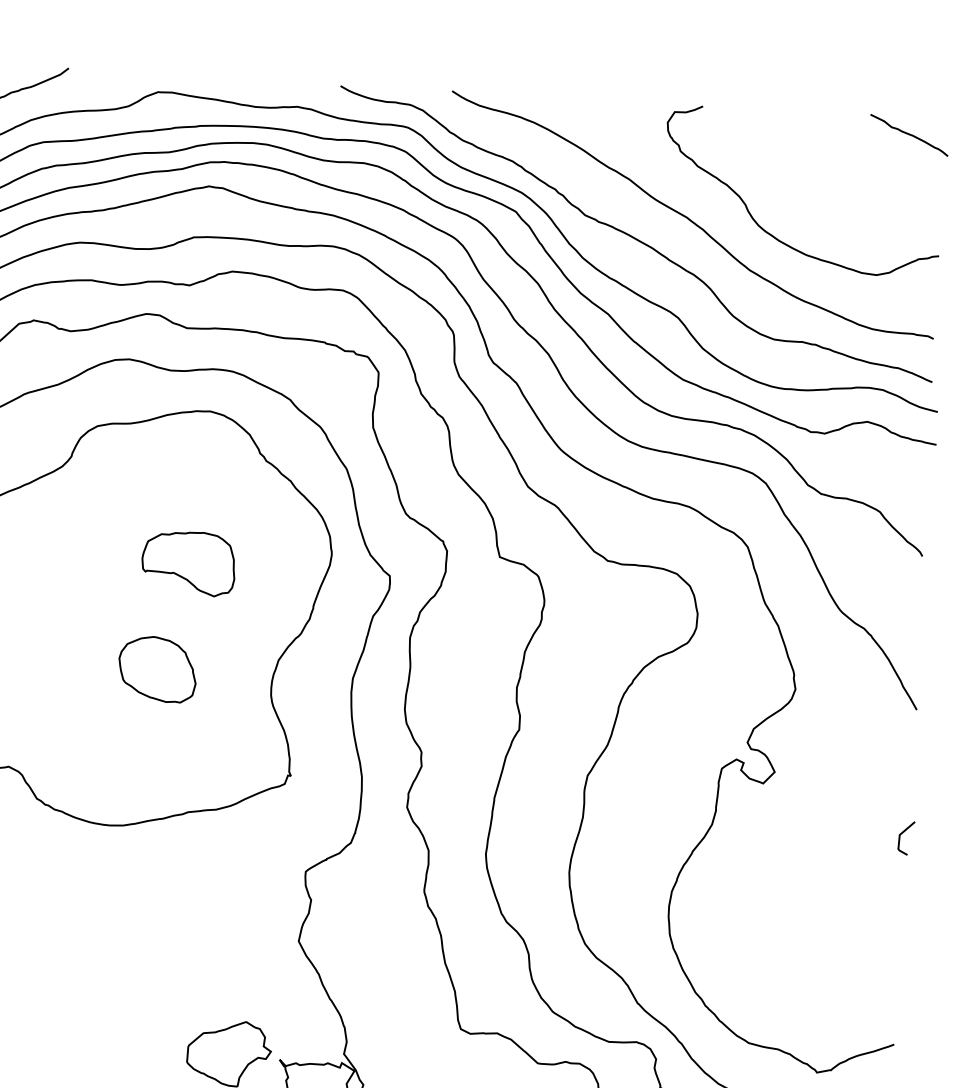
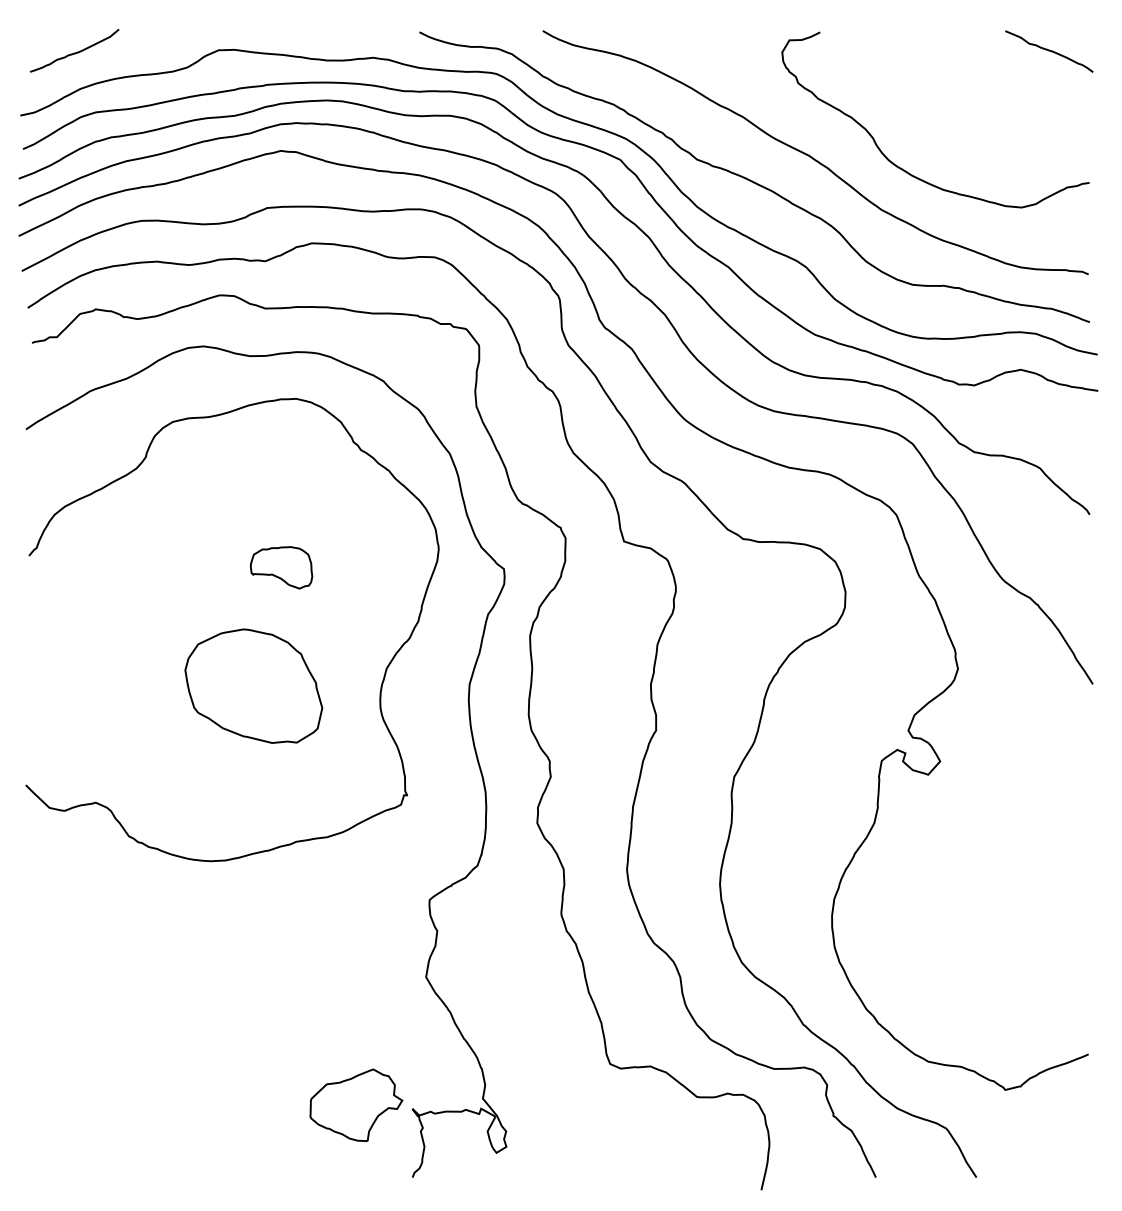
part: (188, 563) -> (281, 567), size x0.6
part: (157, 669) -> (253, 686), size x1.6
curve: (900, 838) -> (1082, 826), removed

